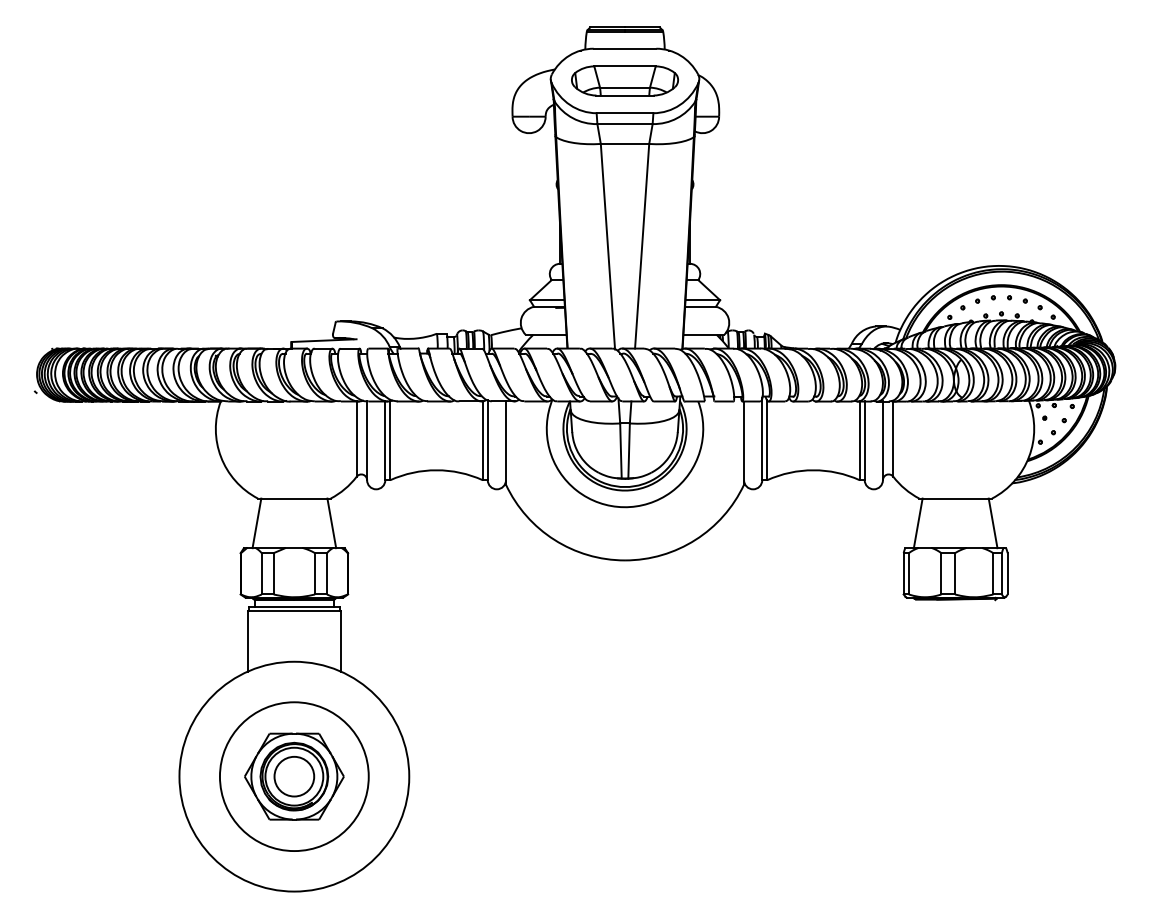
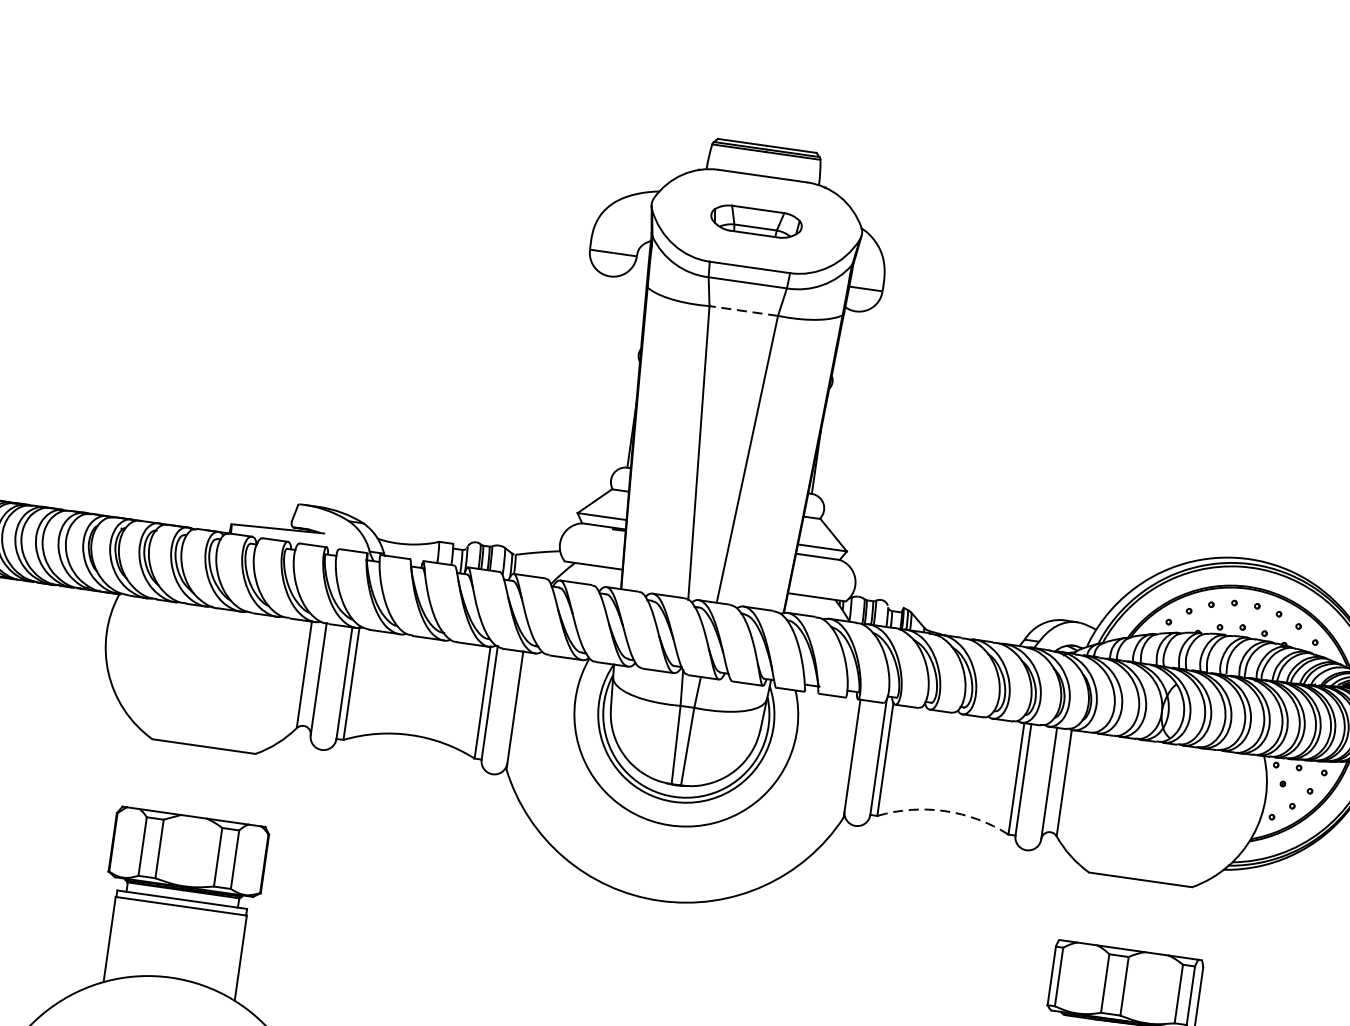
part: (624, 80) -> (755, 221), size x0.6
line: (624, 143) -> (743, 310), solid -> dashed
arc: (813, 470) -> (944, 811), solid -> dashed
line: (256, 523) -> (145, 774), removed
line: (331, 523) -> (251, 789), removed
line: (917, 523) -> (1081, 907), removed
line: (992, 523) -> (1187, 922), removed

